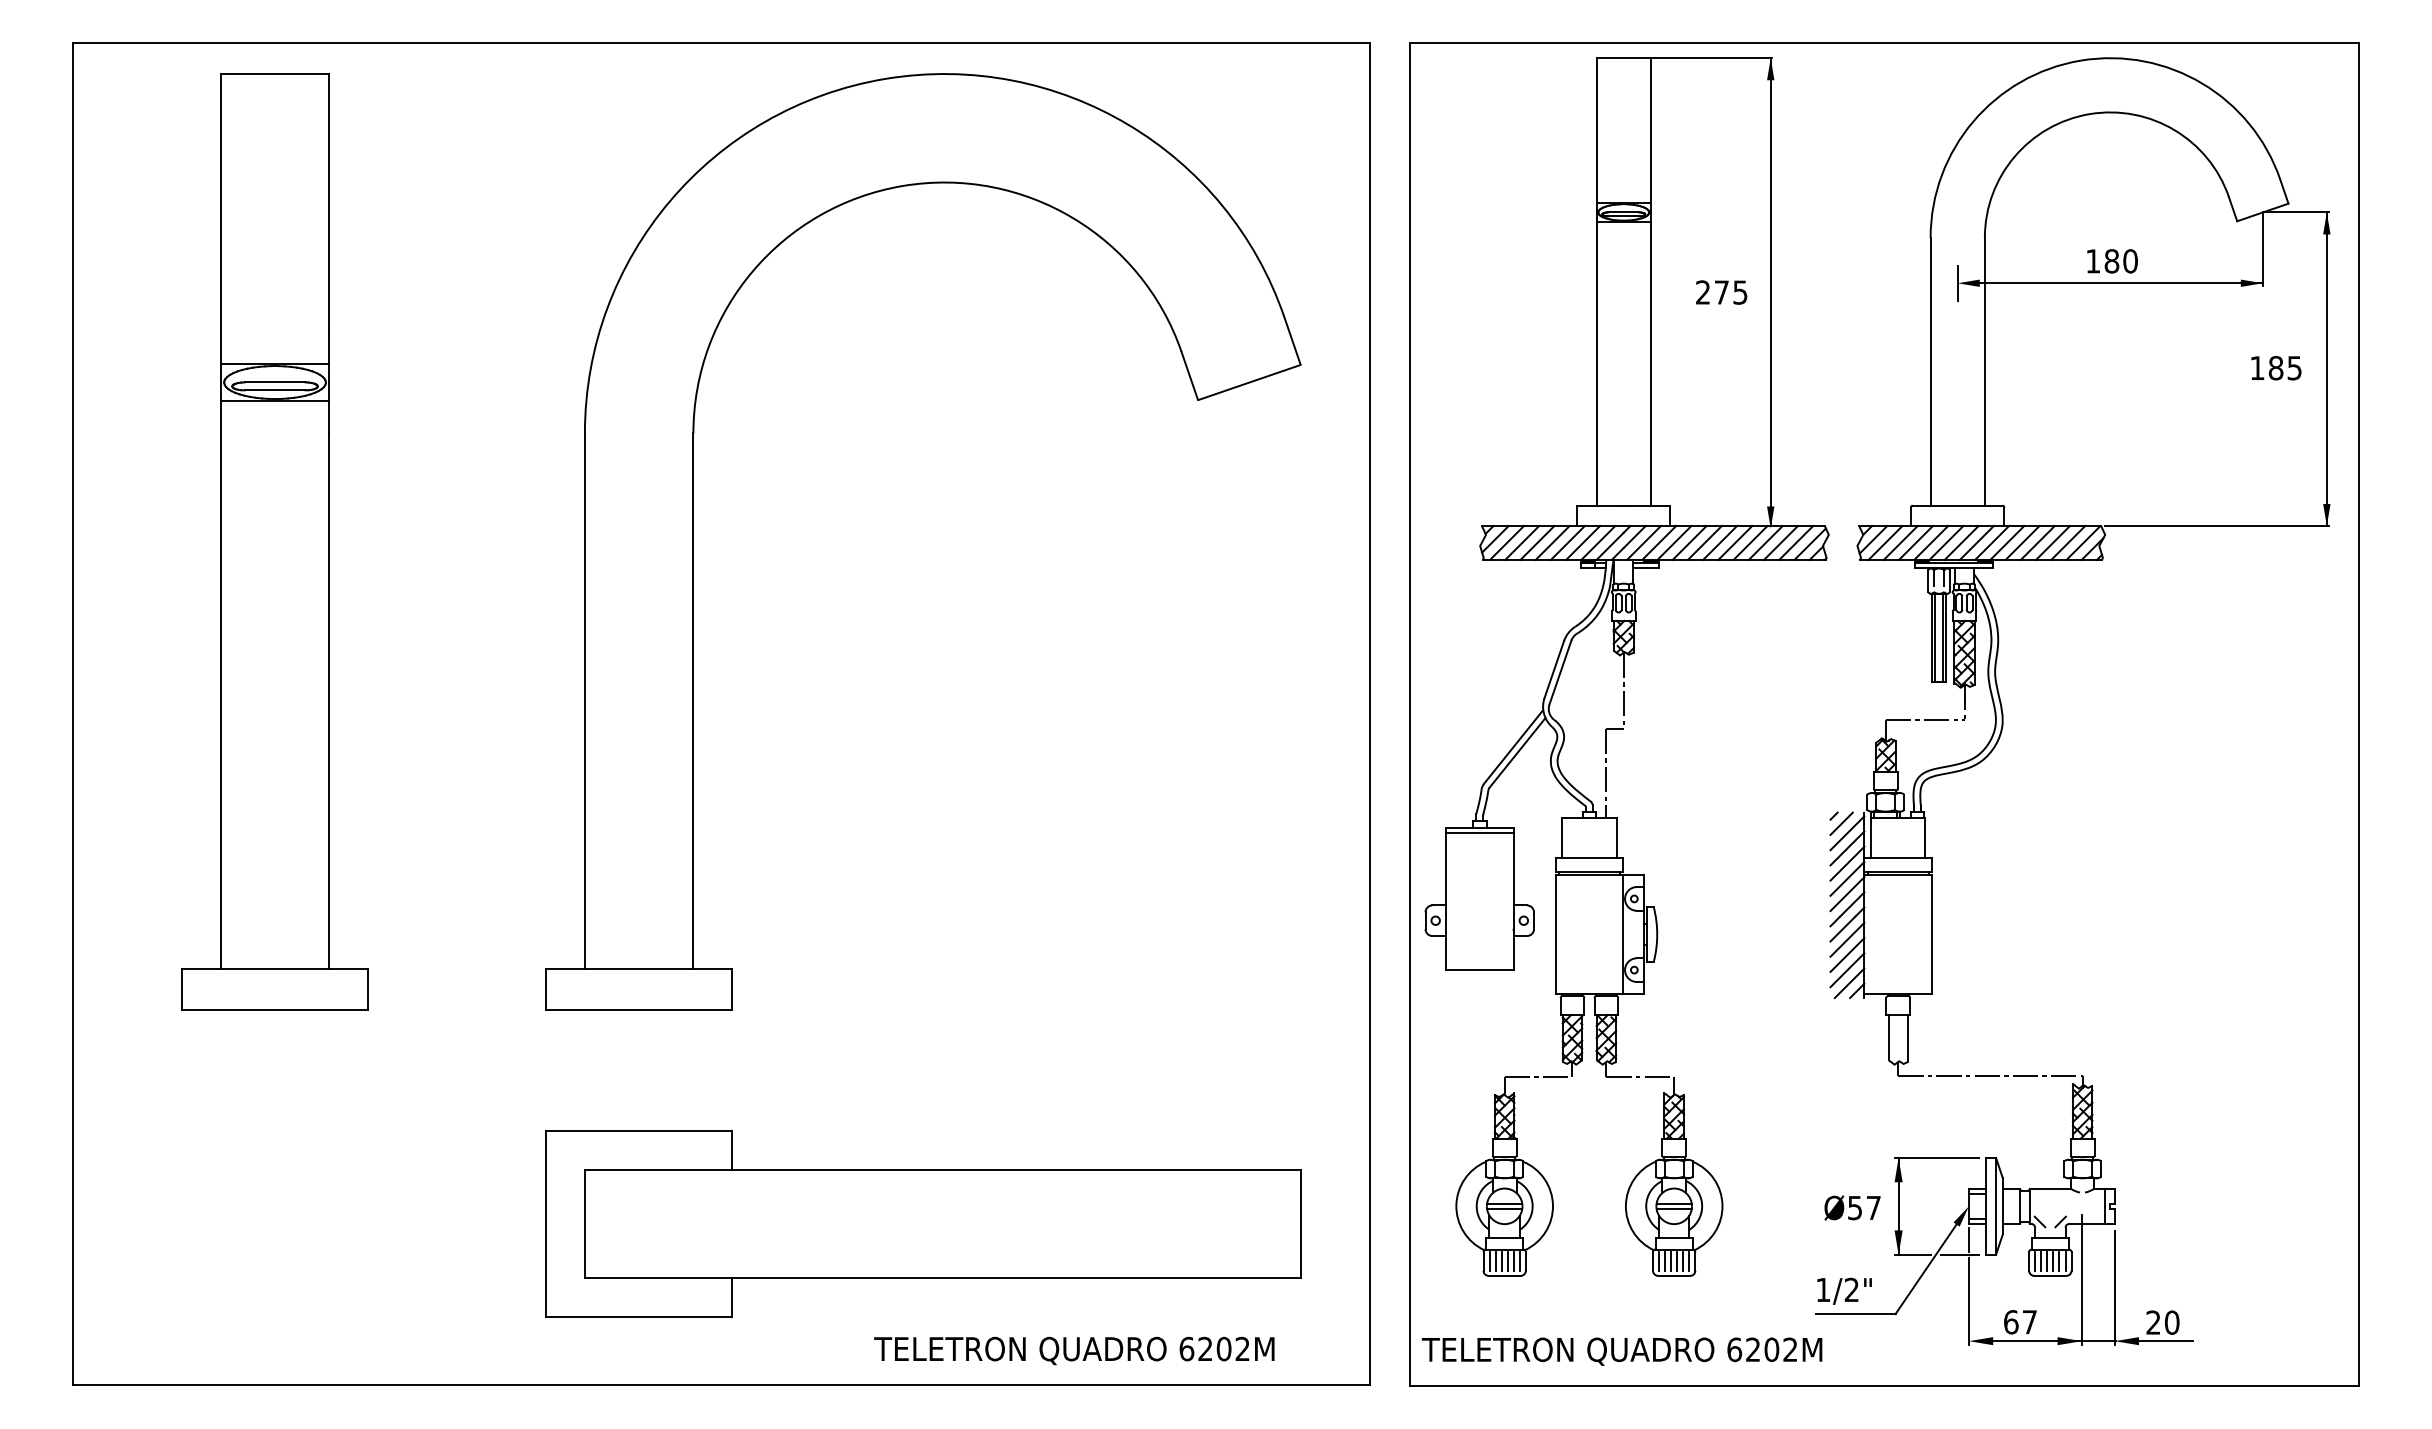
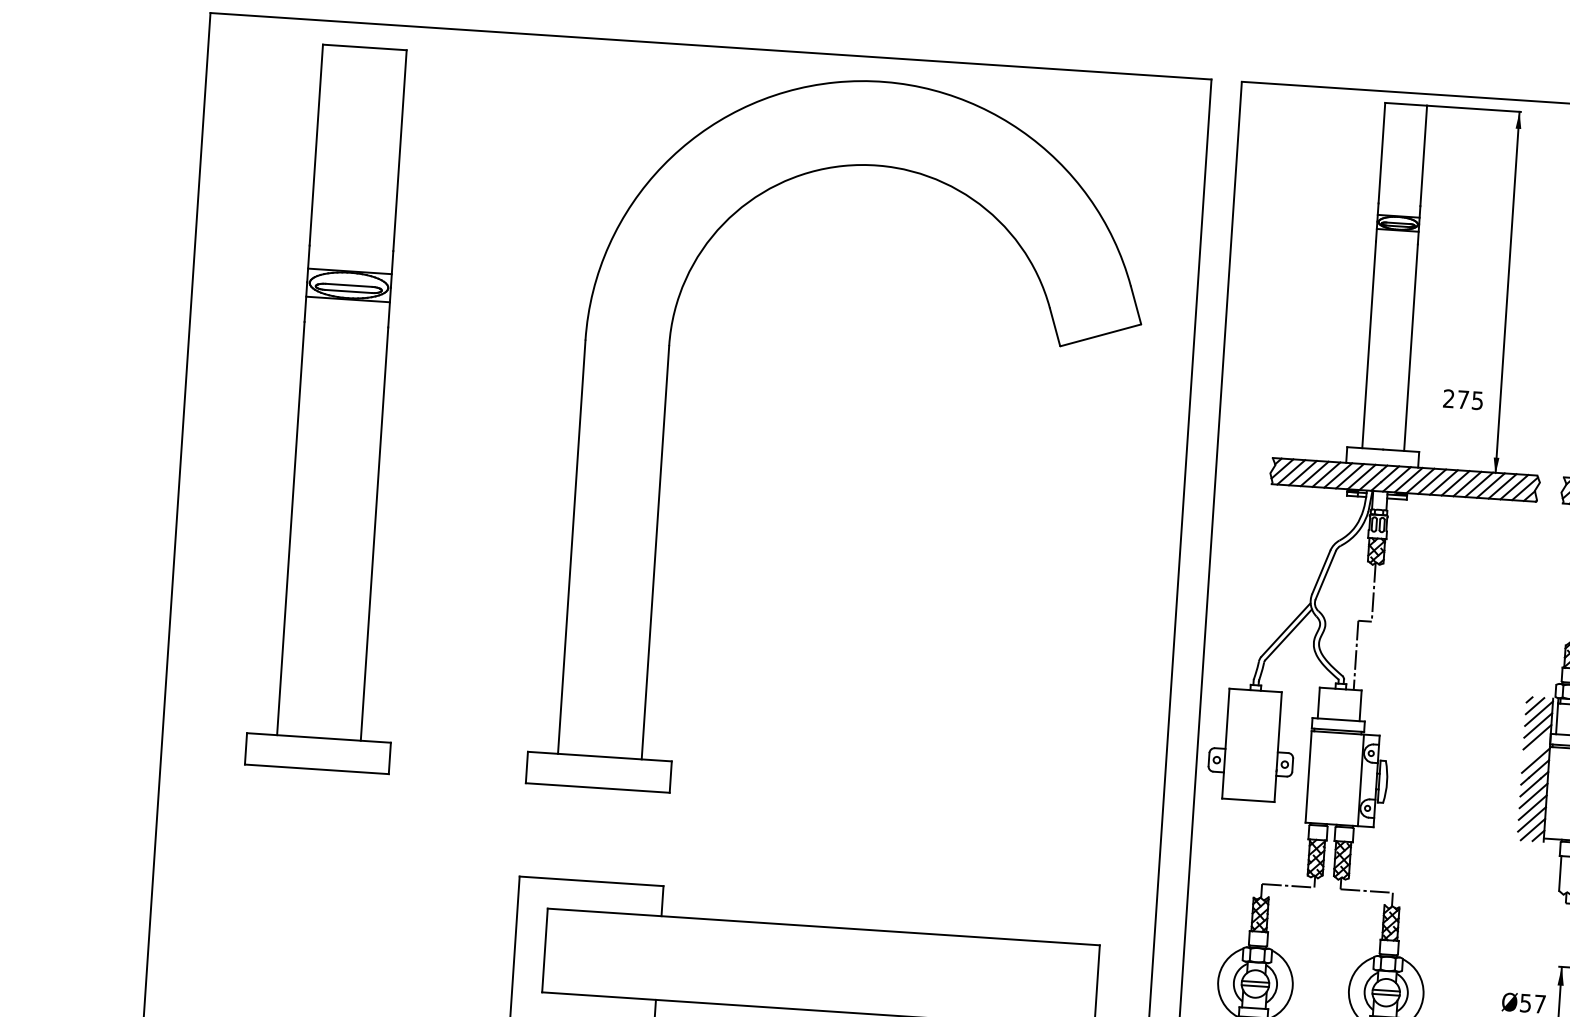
text: (1721, 292) -> (1463, 399), moved
line: (1479, 832) -> (1255, 694), removed
line: (1847, 878) -> (1536, 748), removed

